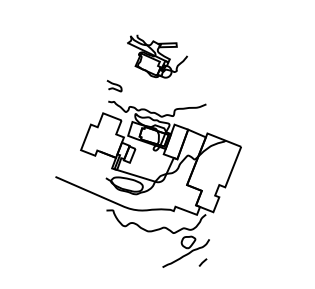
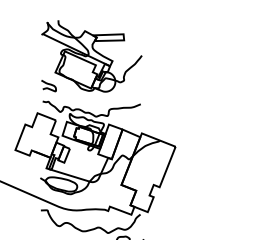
part: (157, 56) -> (91, 56), size x1.67

